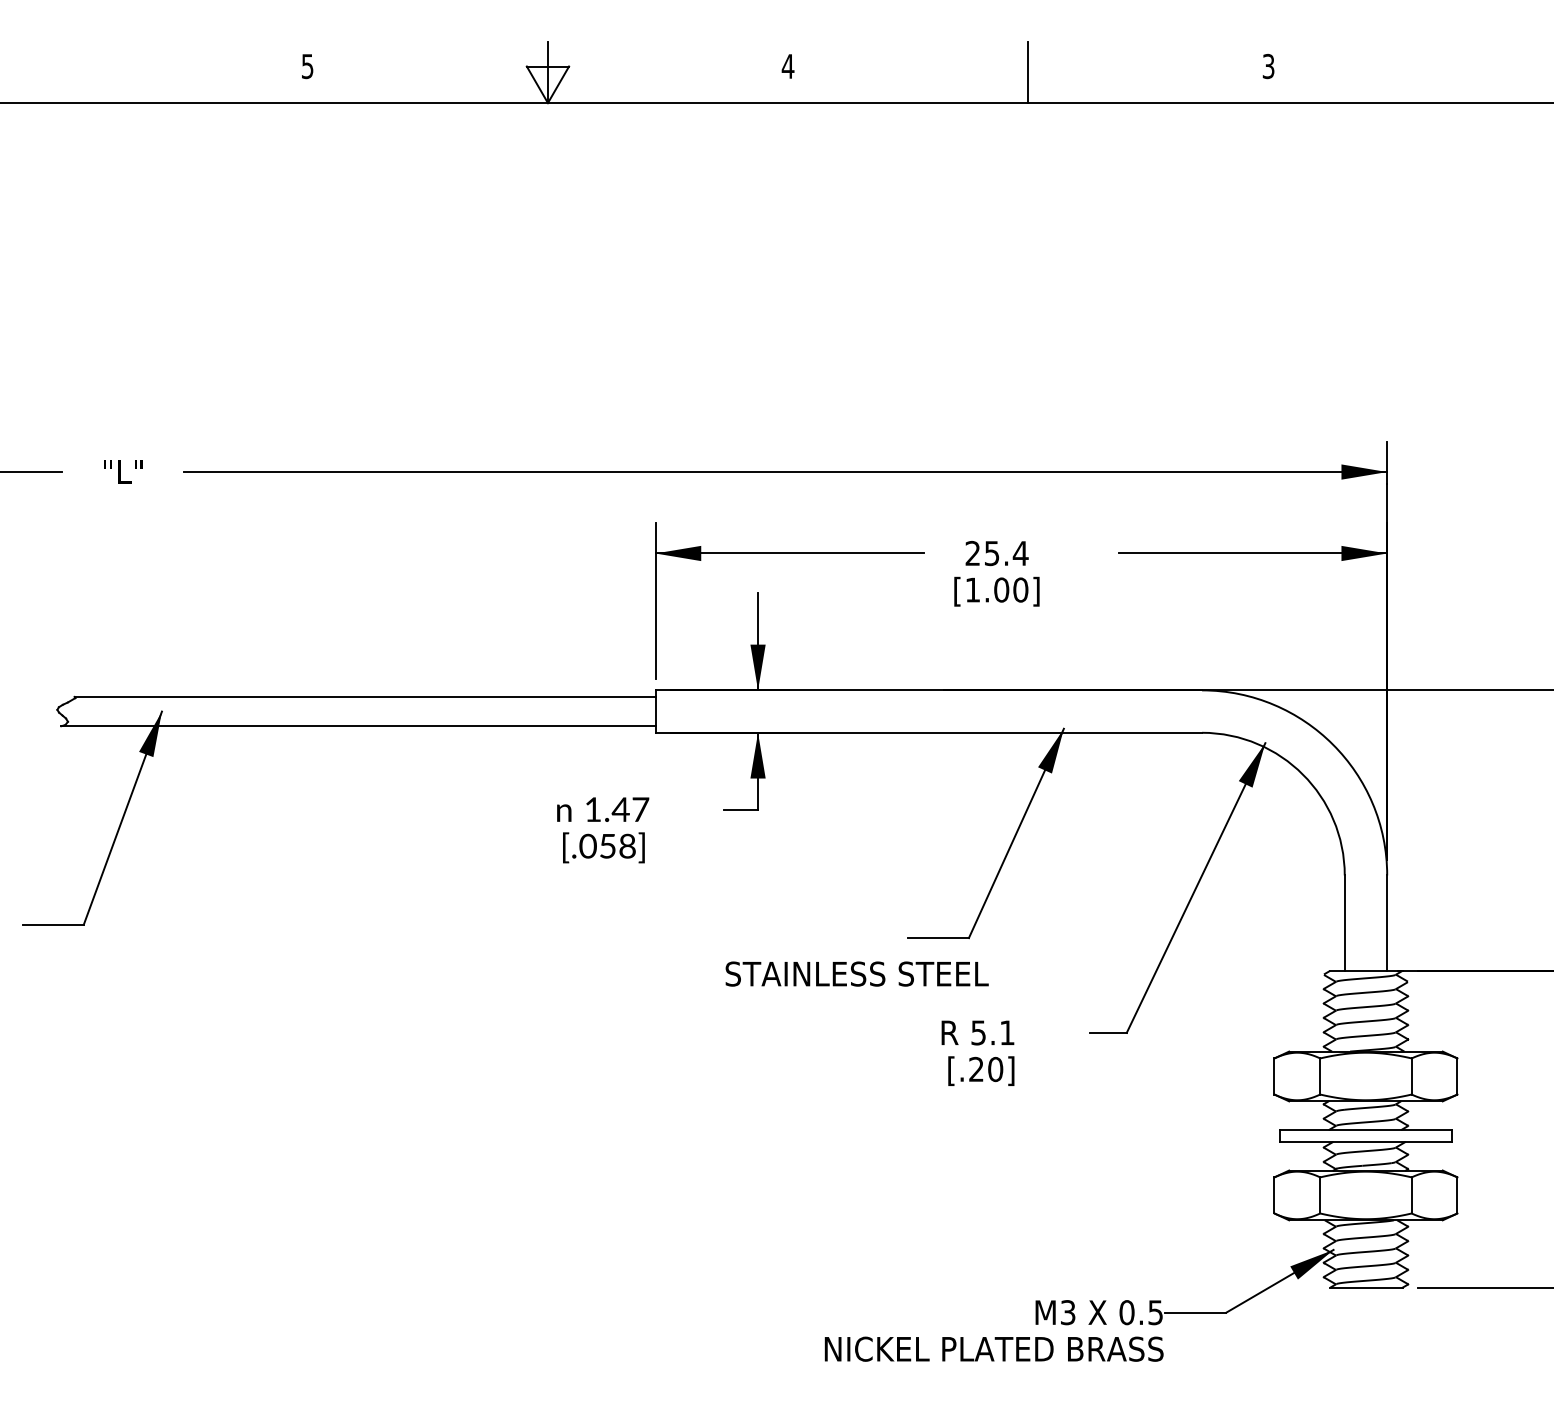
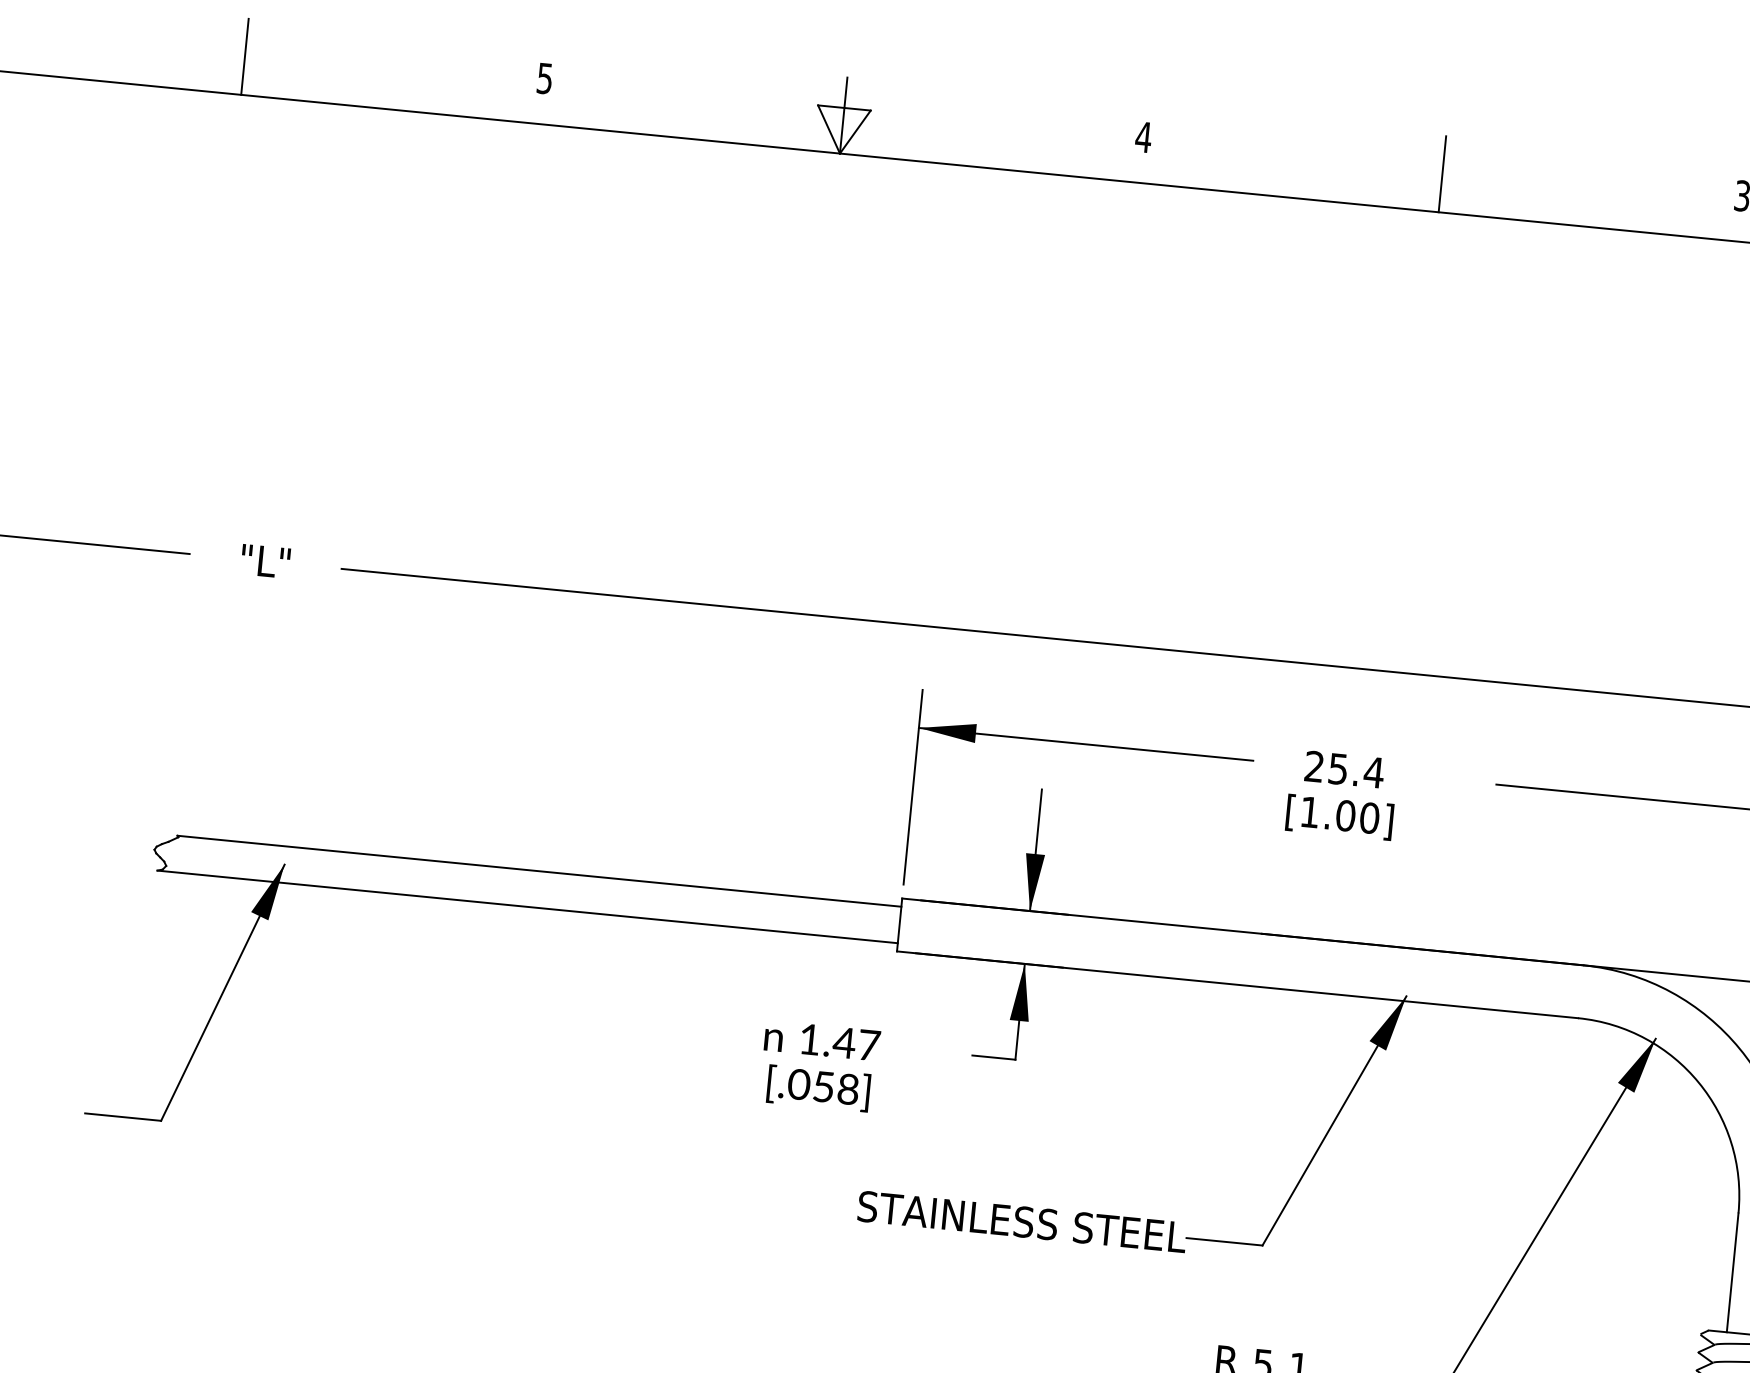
line: (67, 72) -> (244, 56), added
text: (856, 973) -> (1021, 1221), moved

